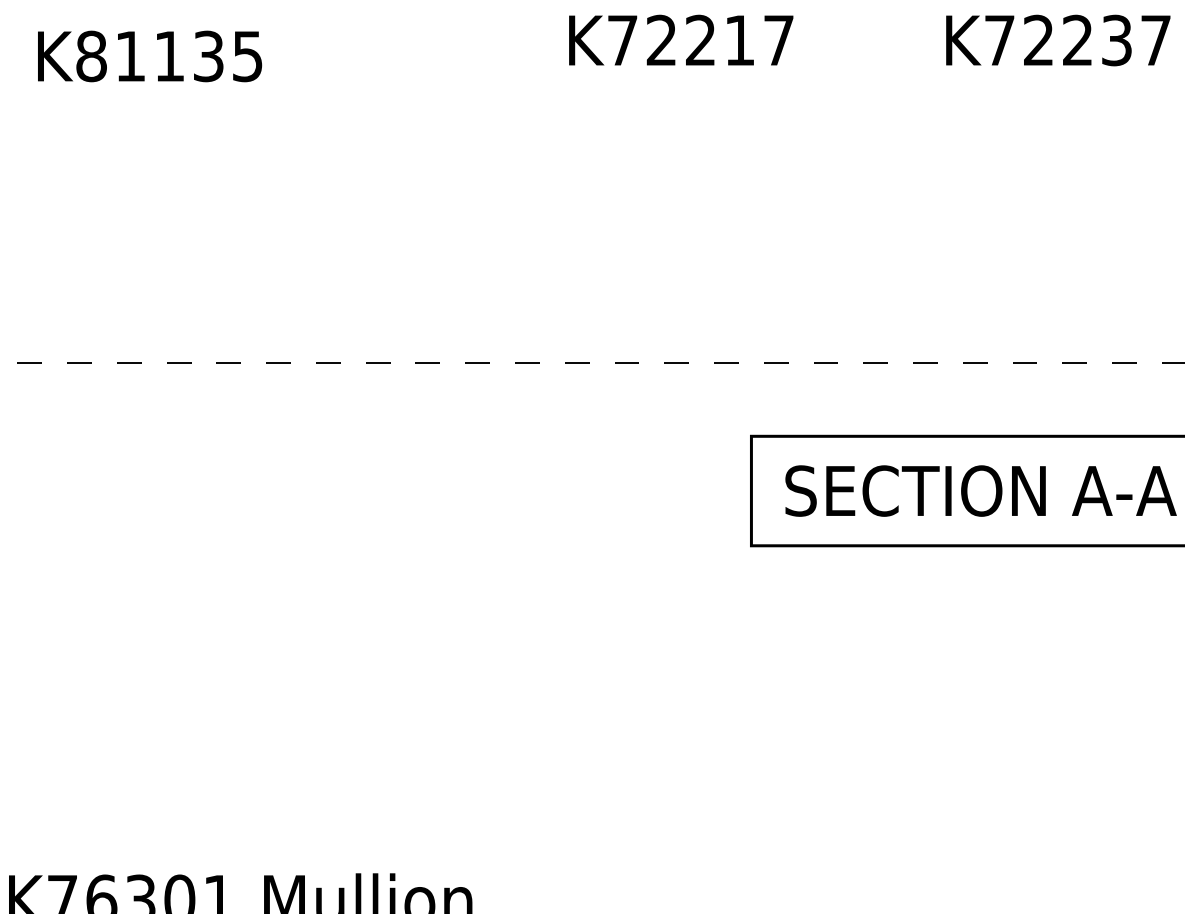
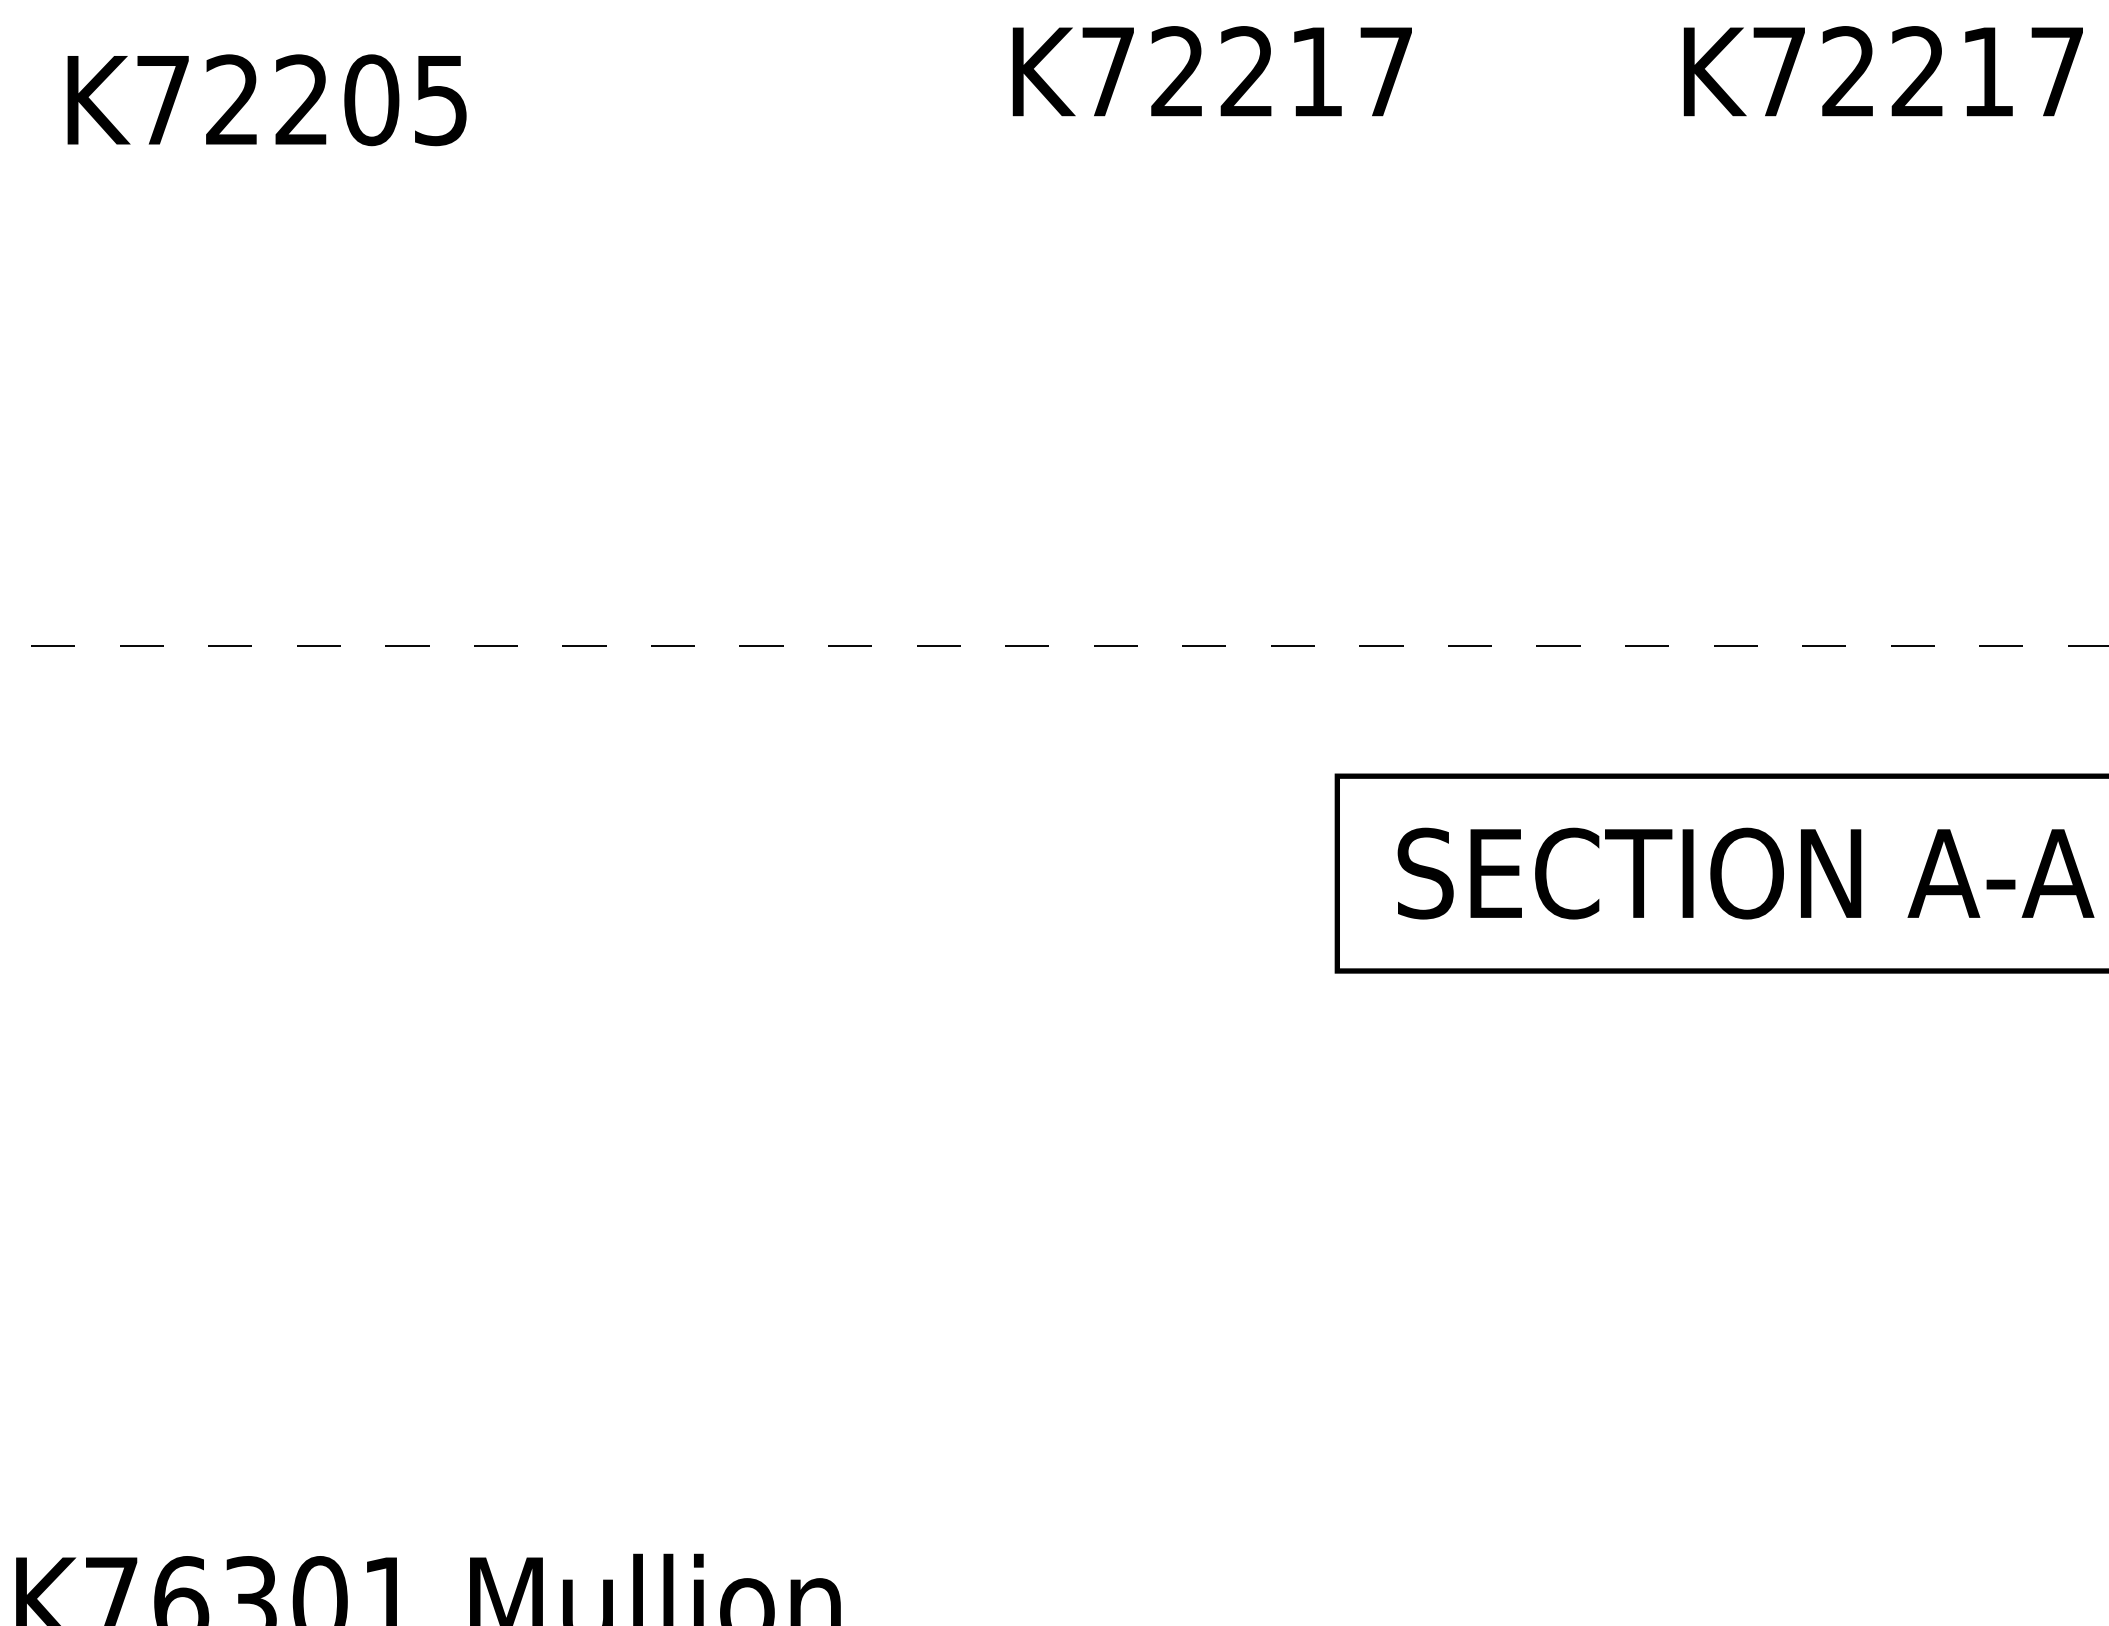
text: (1116, 40) -> (1986, 71), K72237 -> K72217
text: (150, 56) -> (267, 100), K81135 -> K72205

